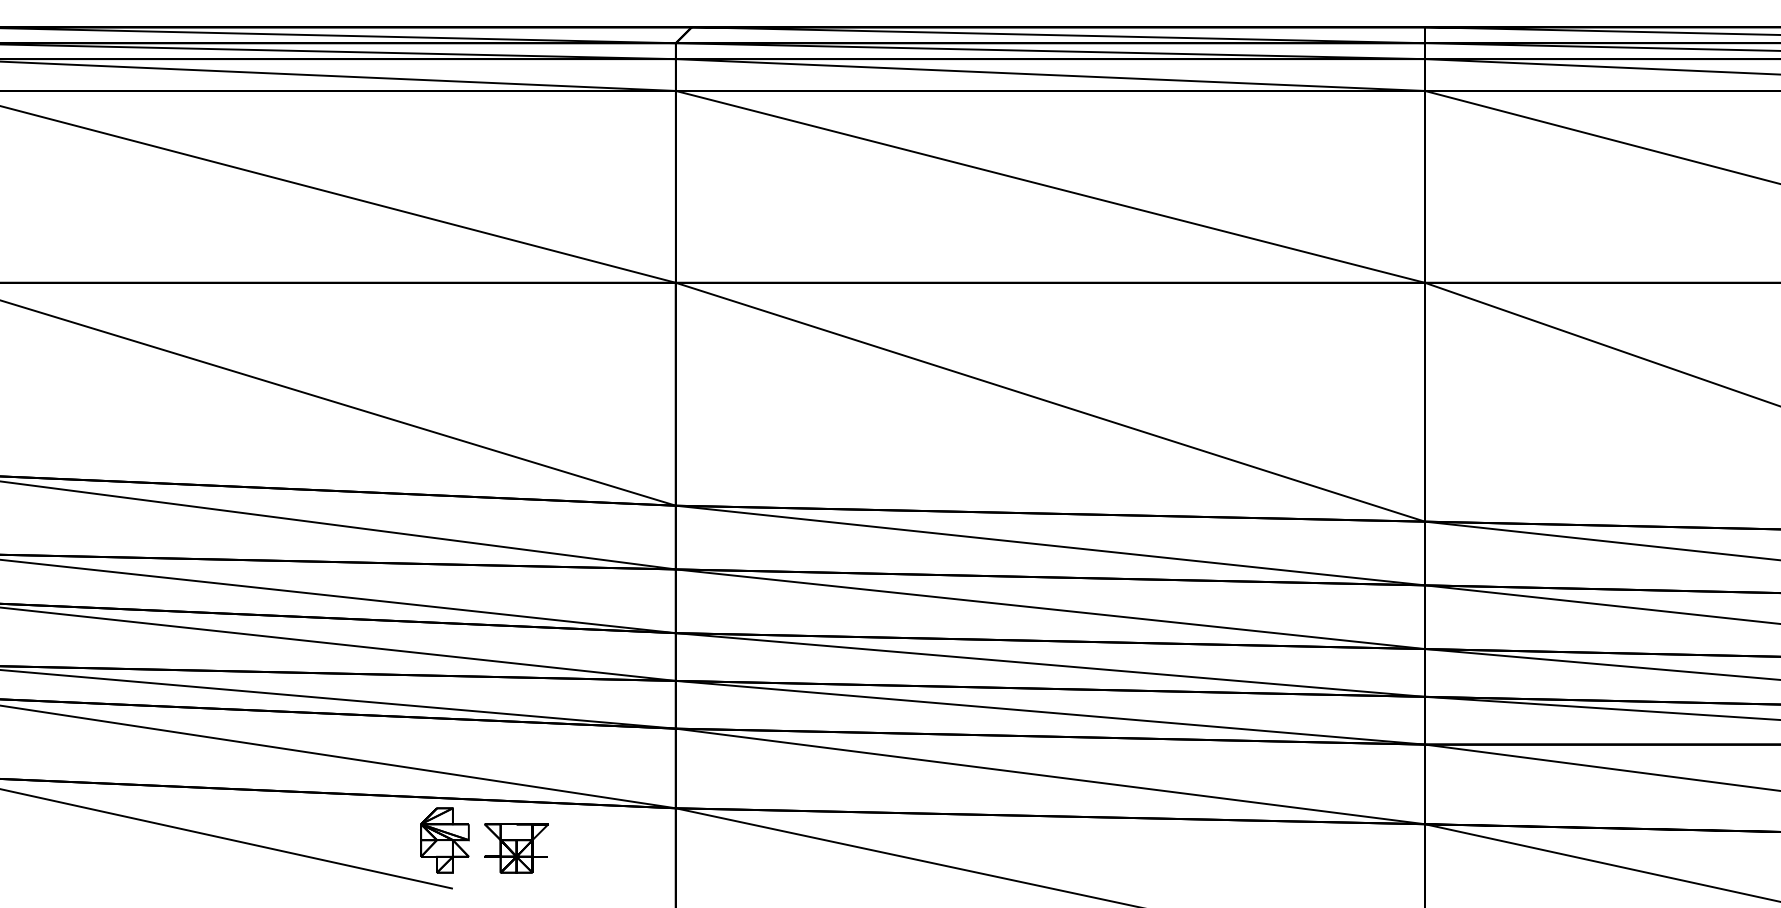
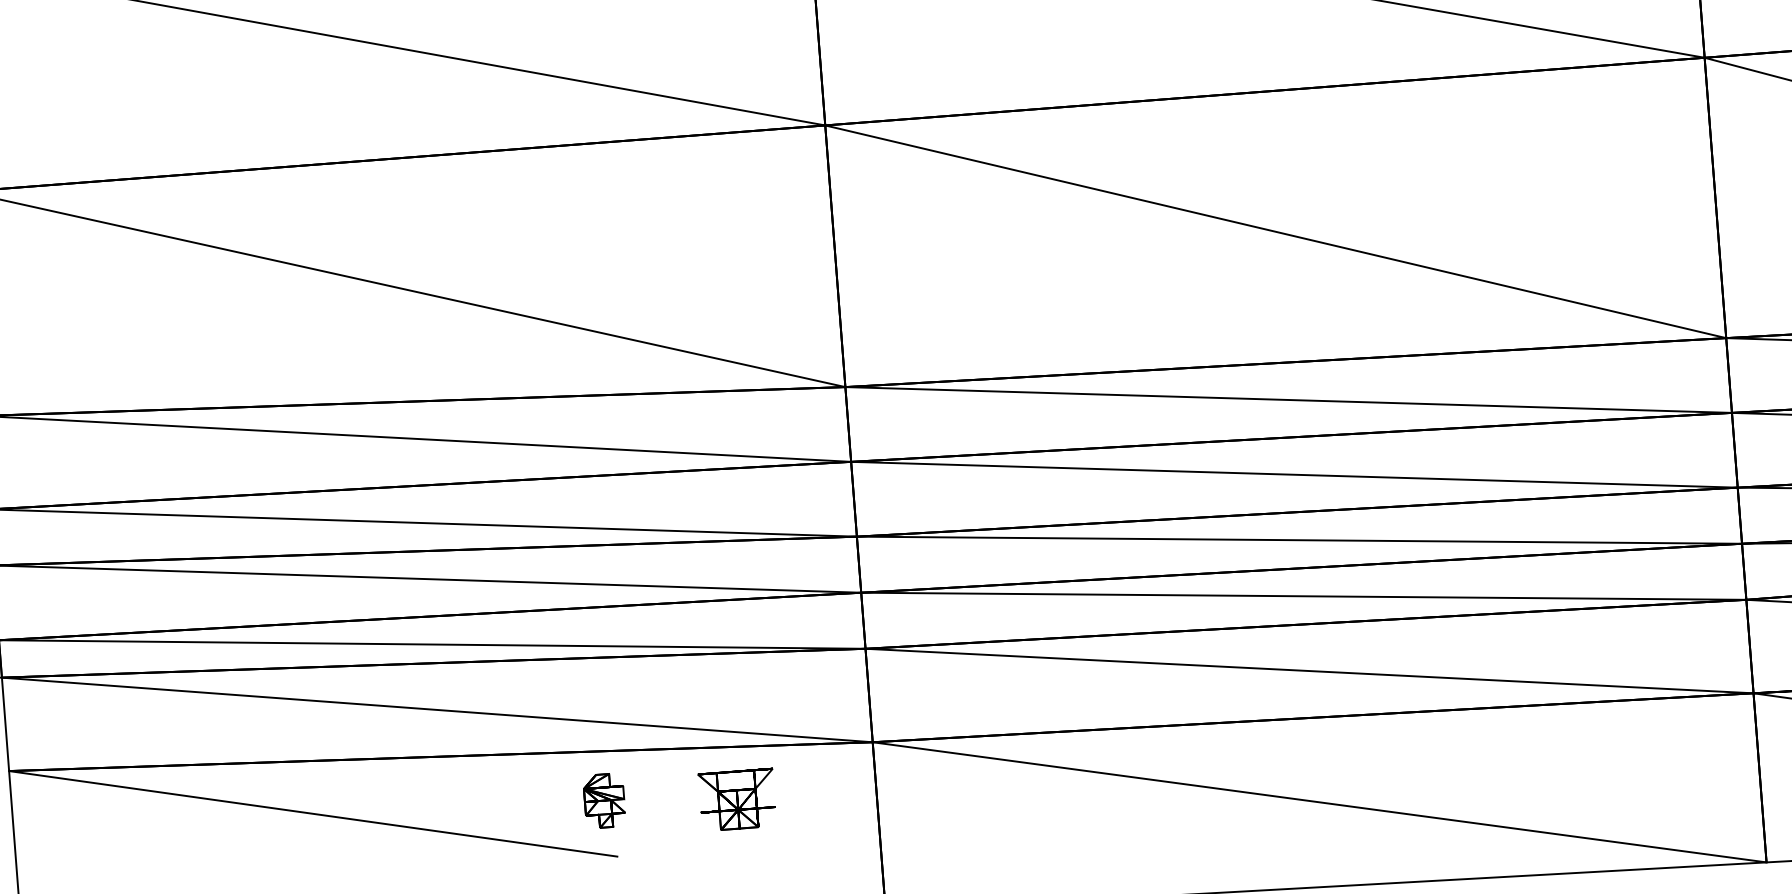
part: (444, 840) -> (604, 800), size x0.7
part: (516, 848) -> (737, 800), moved

